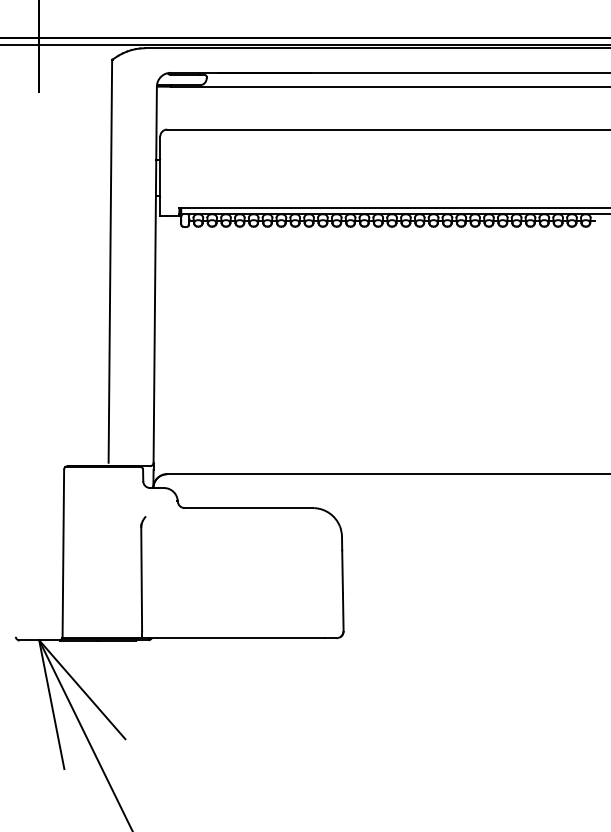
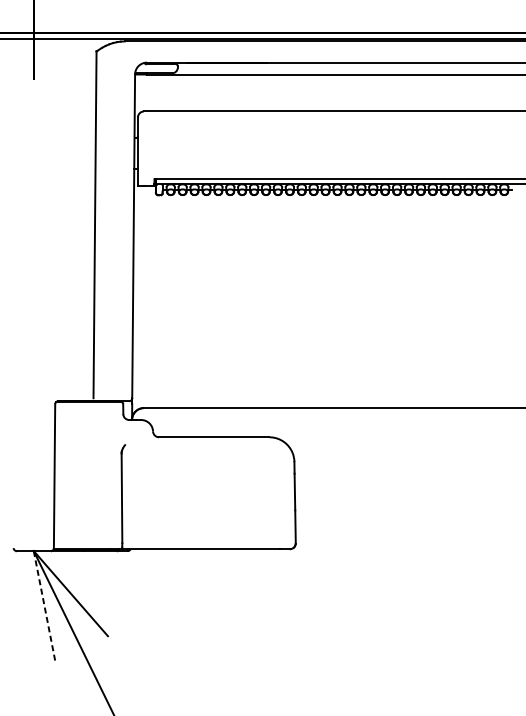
line: (51, 704) -> (44, 606), solid -> dashed

